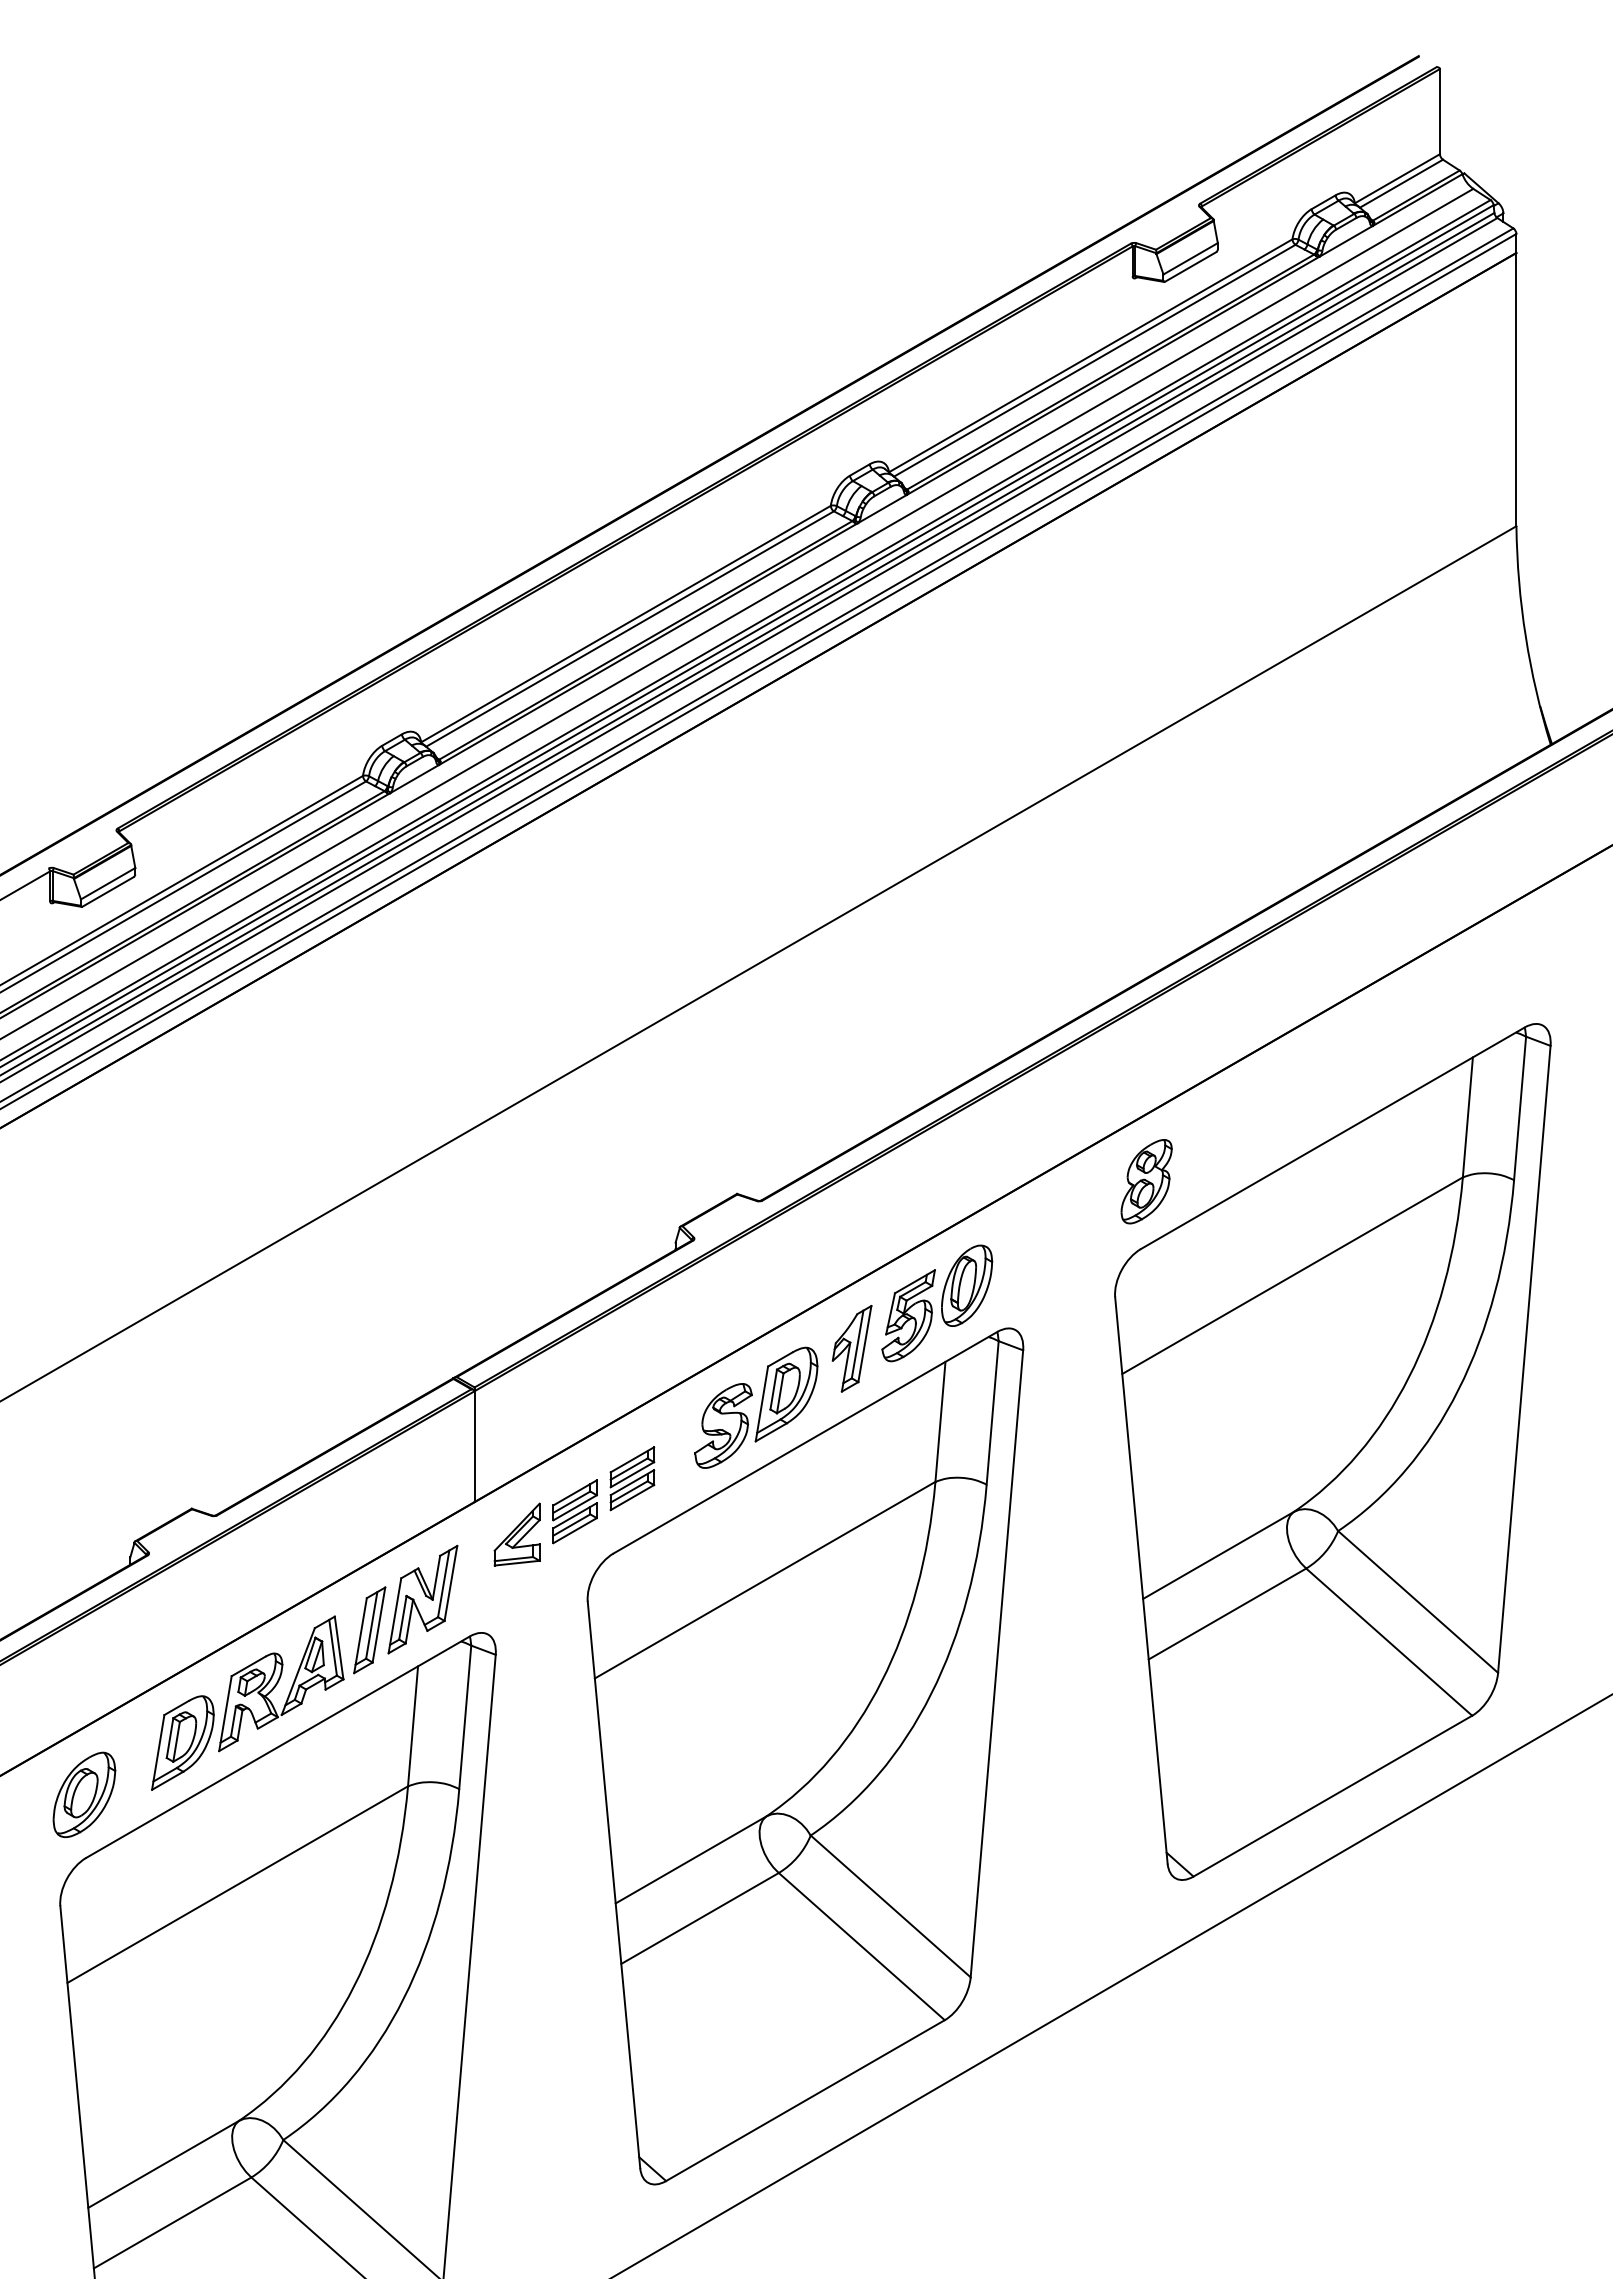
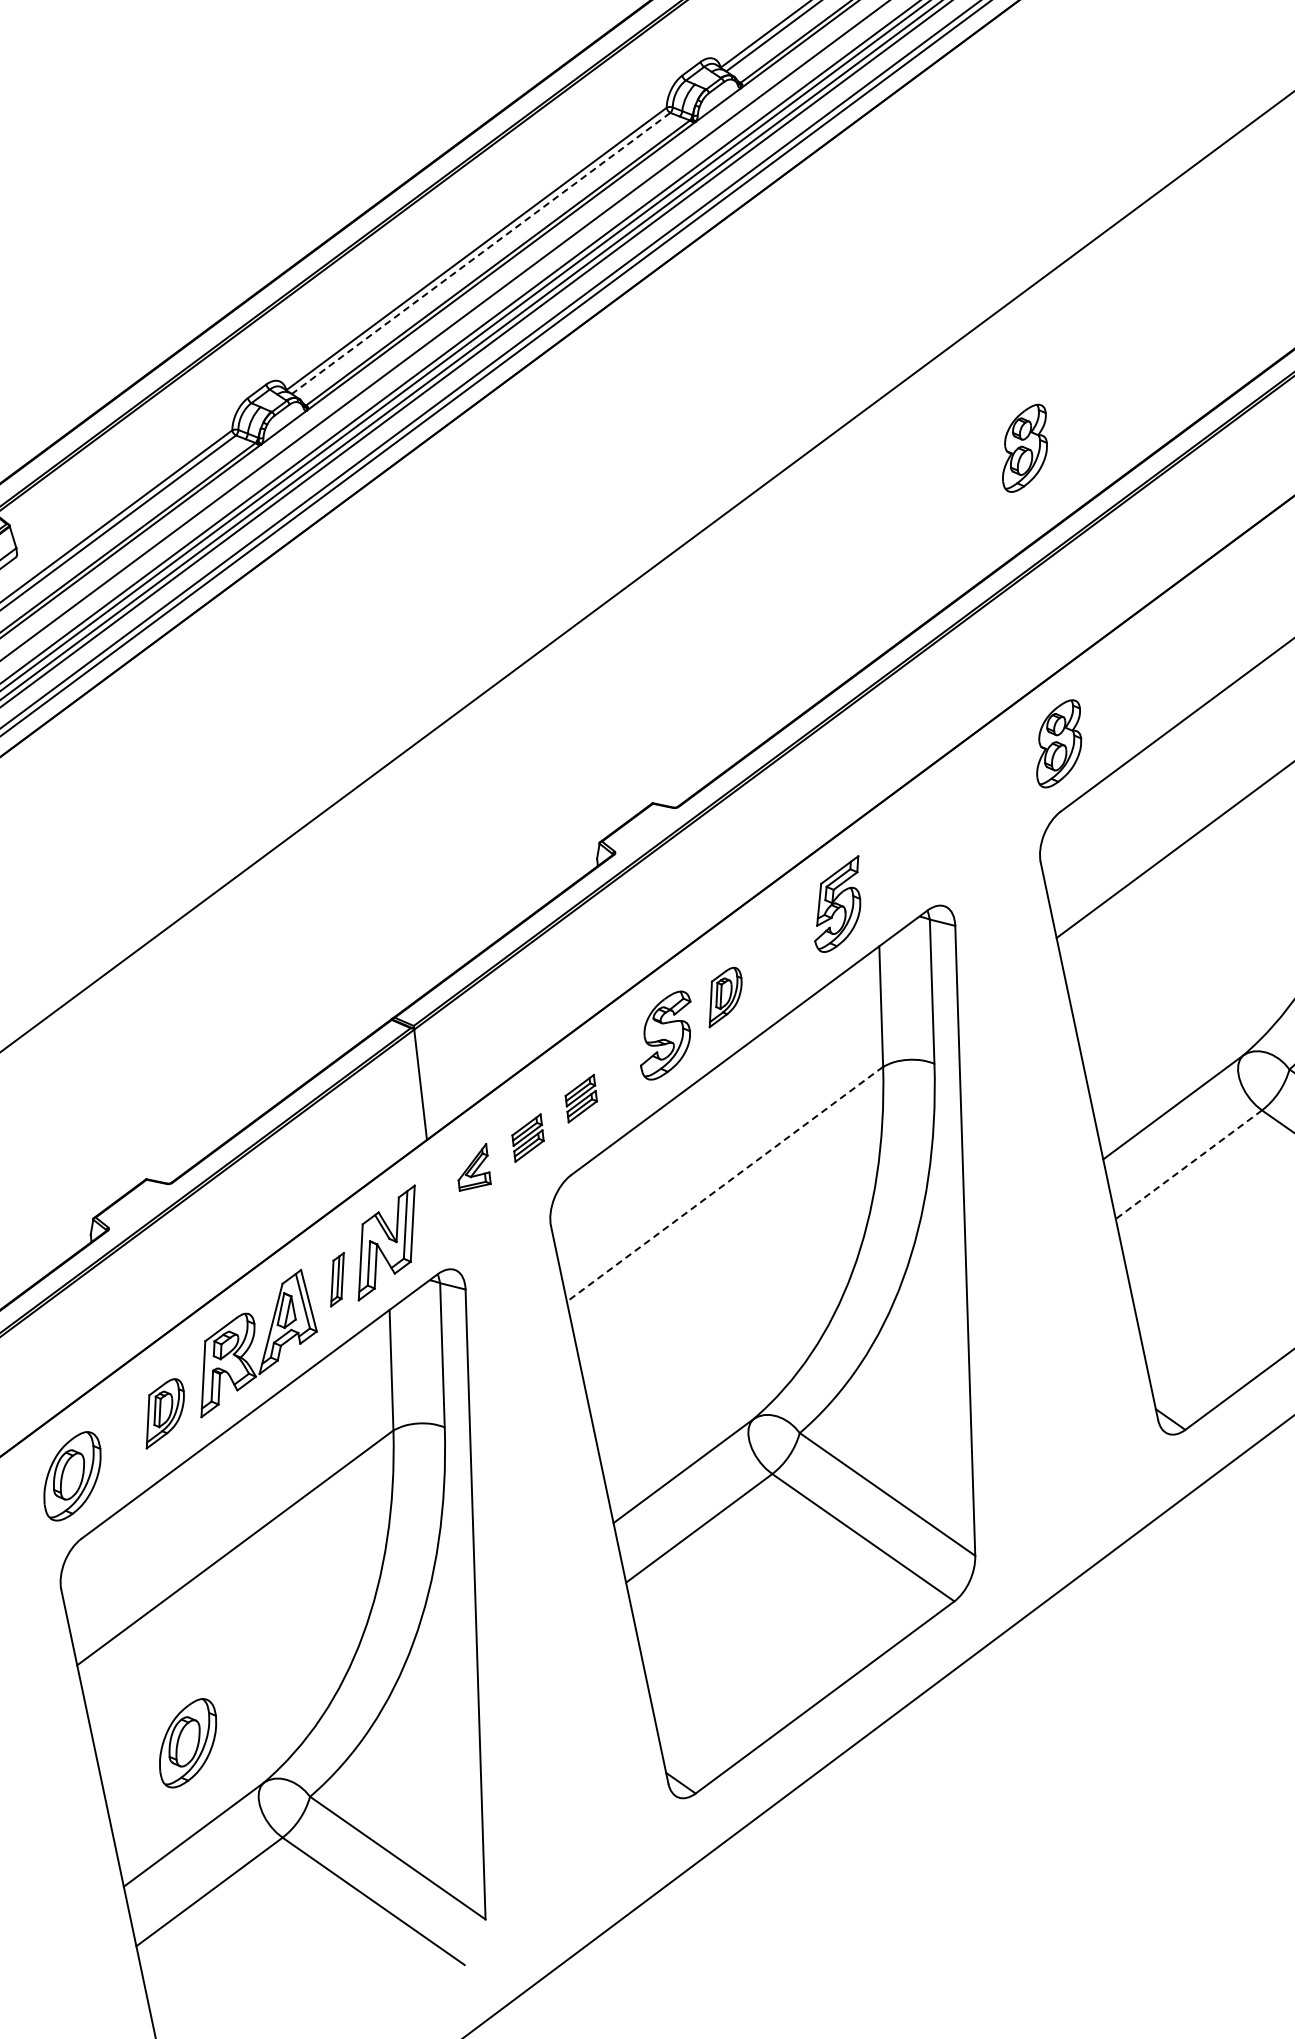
line: (629, 629) -> (480, 253), solid -> dashed
part: (1146, 884) -> (1024, 448), added
part: (967, 1285) -> (892, 867), removed
part: (851, 1348) -> (784, 943), removed
part: (786, 1394) -> (724, 997), size x0.6
part: (632, 1478) -> (581, 1098), size x0.7
part: (574, 1511) -> (527, 1137), size x0.7
part: (516, 1534) -> (472, 1167), size x0.7
line: (765, 1580) -> (725, 1184), solid -> dashed
line: (1227, 1614) -> (1189, 1165), solid -> dashed
part: (369, 1630) -> (337, 1279), size x0.6
part: (182, 1742) -> (164, 1412), size x0.7
part: (168, 2072) -> (188, 1742), added

